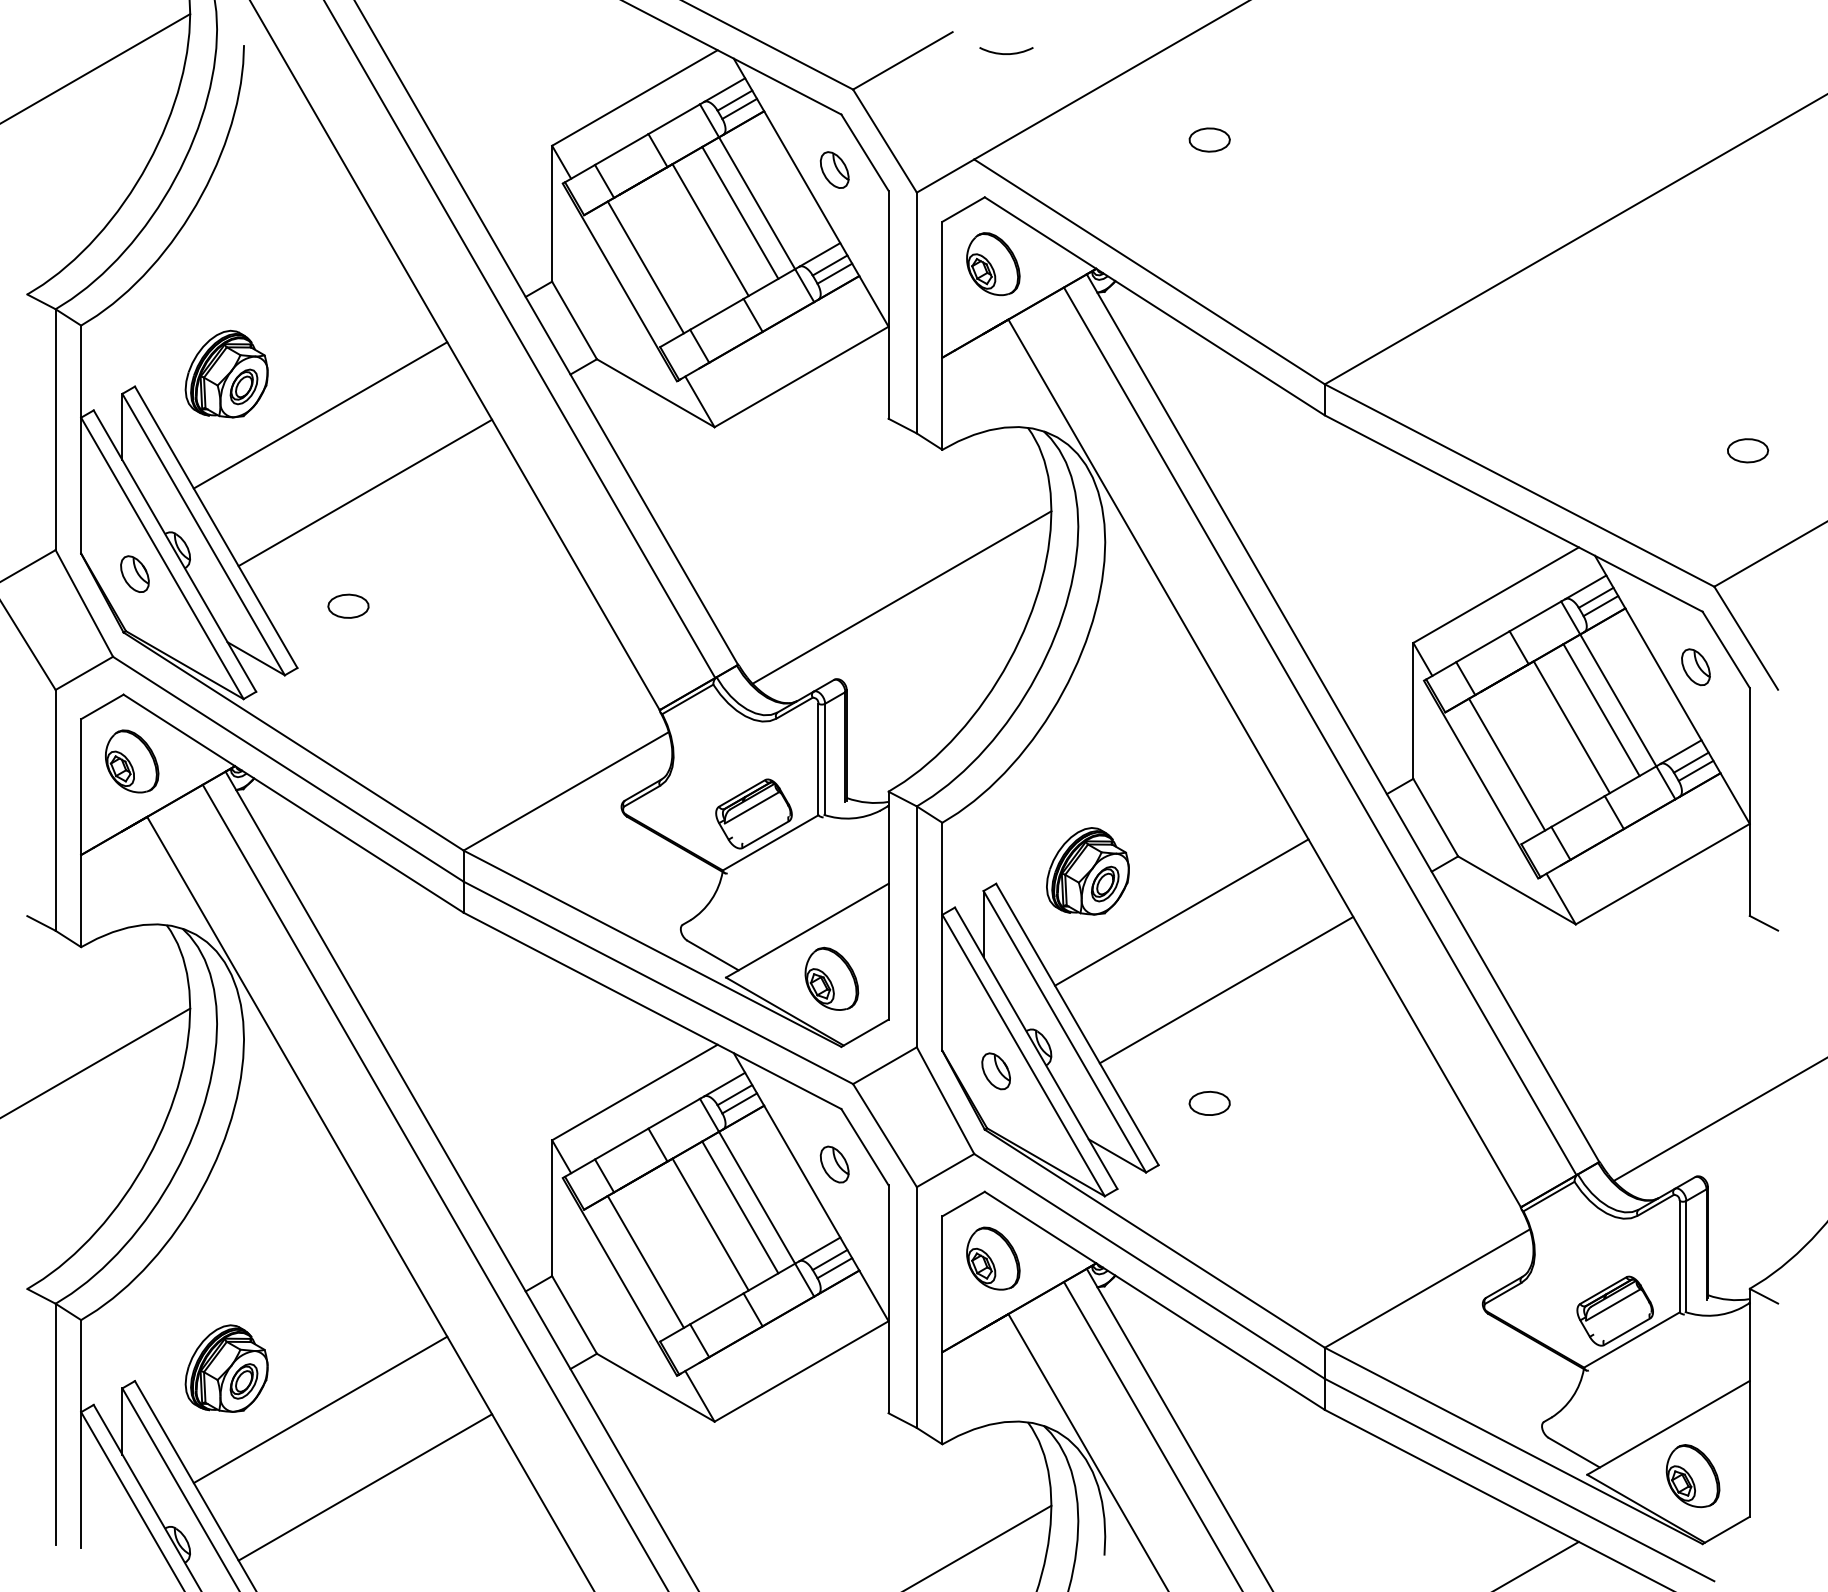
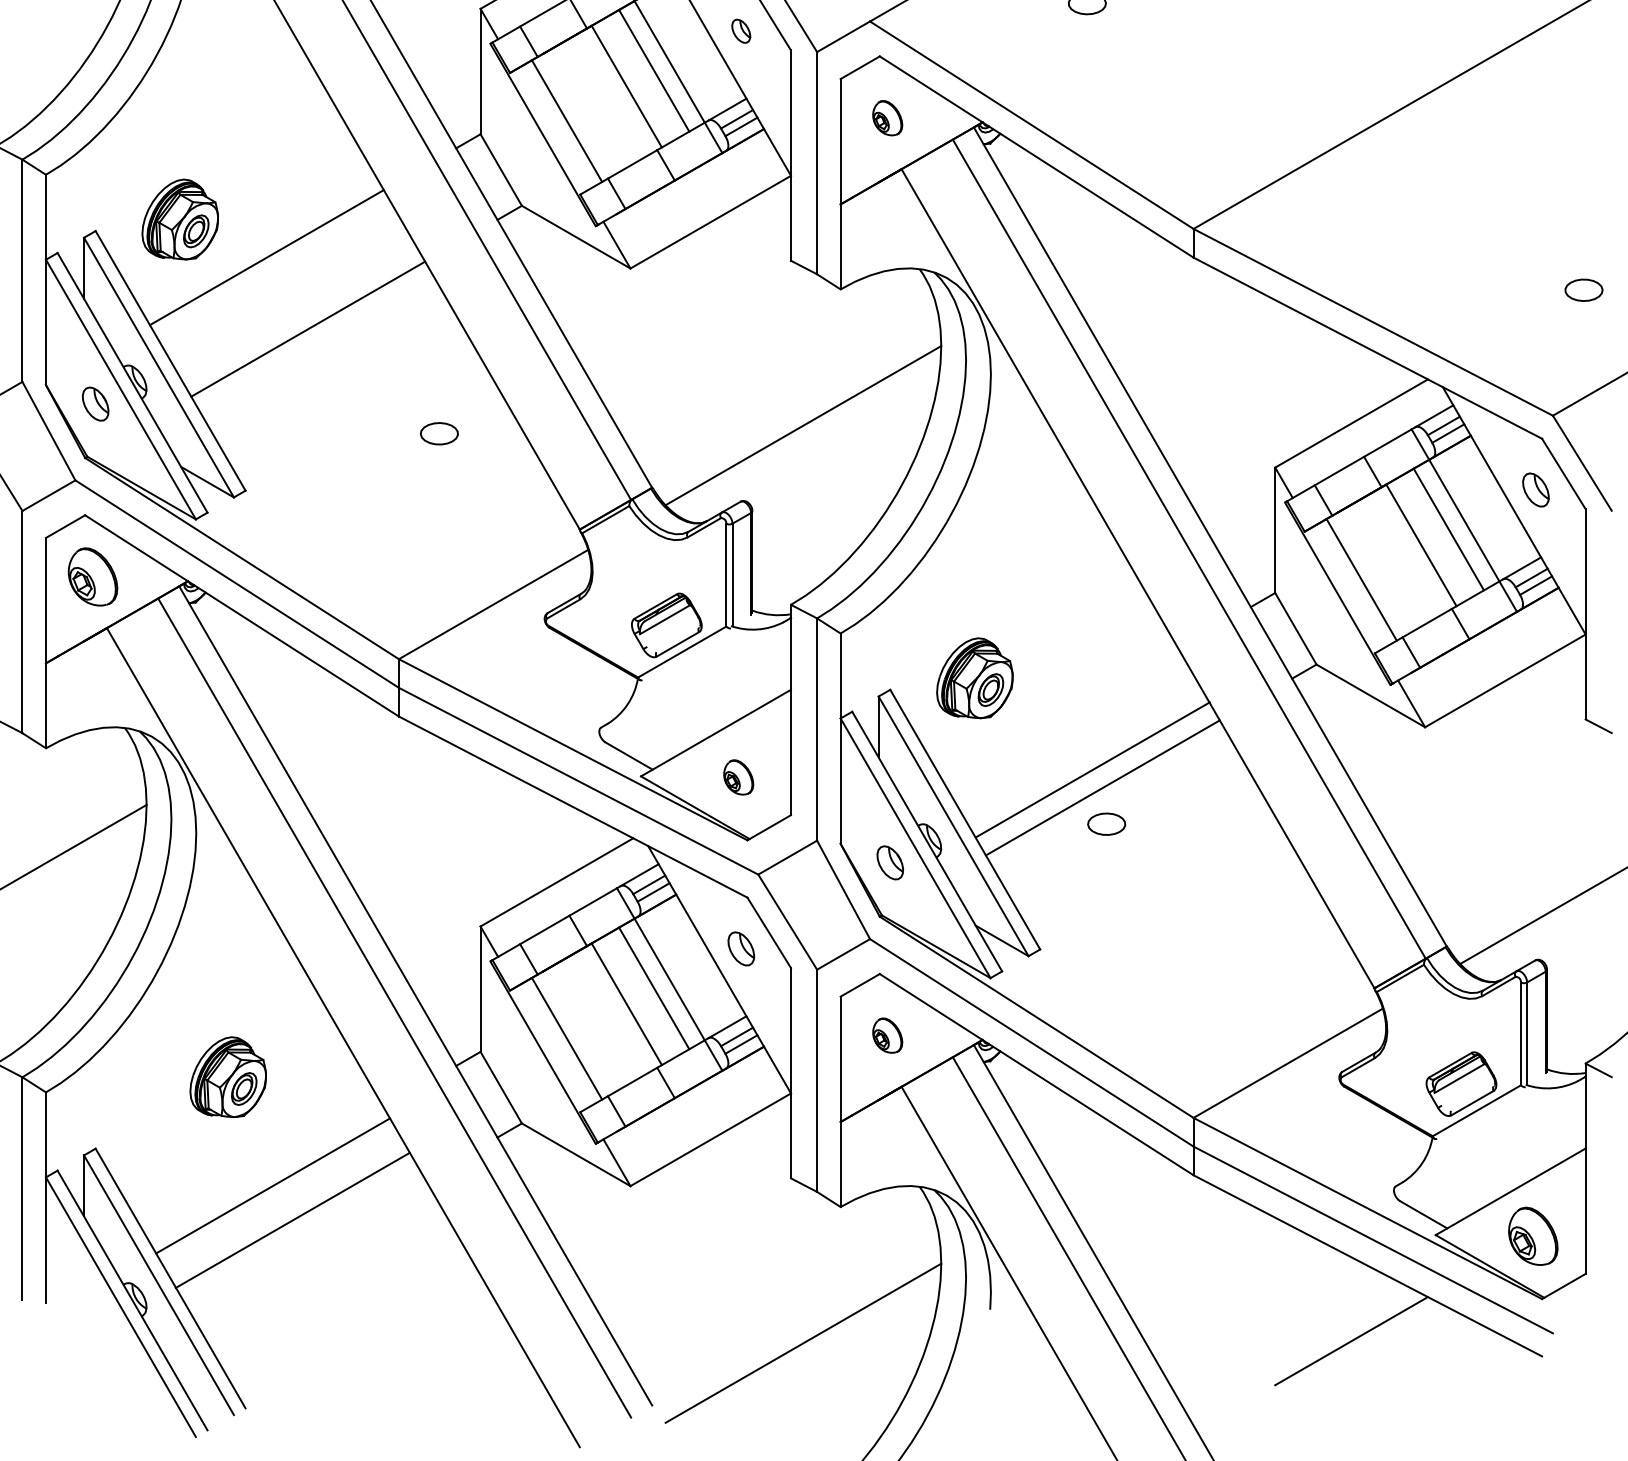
part: (834, 169) -> (741, 30), size x0.7
part: (993, 264) -> (887, 118), size x0.6
part: (348, 605) -> (439, 433), moved
line: (1181, 912) -> (1092, 769), moved
part: (831, 978) -> (738, 777), size x0.6
part: (1209, 1102) -> (1106, 823), moved
part: (993, 1258) -> (887, 1035), size x0.6
part: (226, 1368) -> (228, 1077), moved
line: (320, 1409) -> (292, 1220), moved
line: (365, 1487) -> (273, 1185), moved

